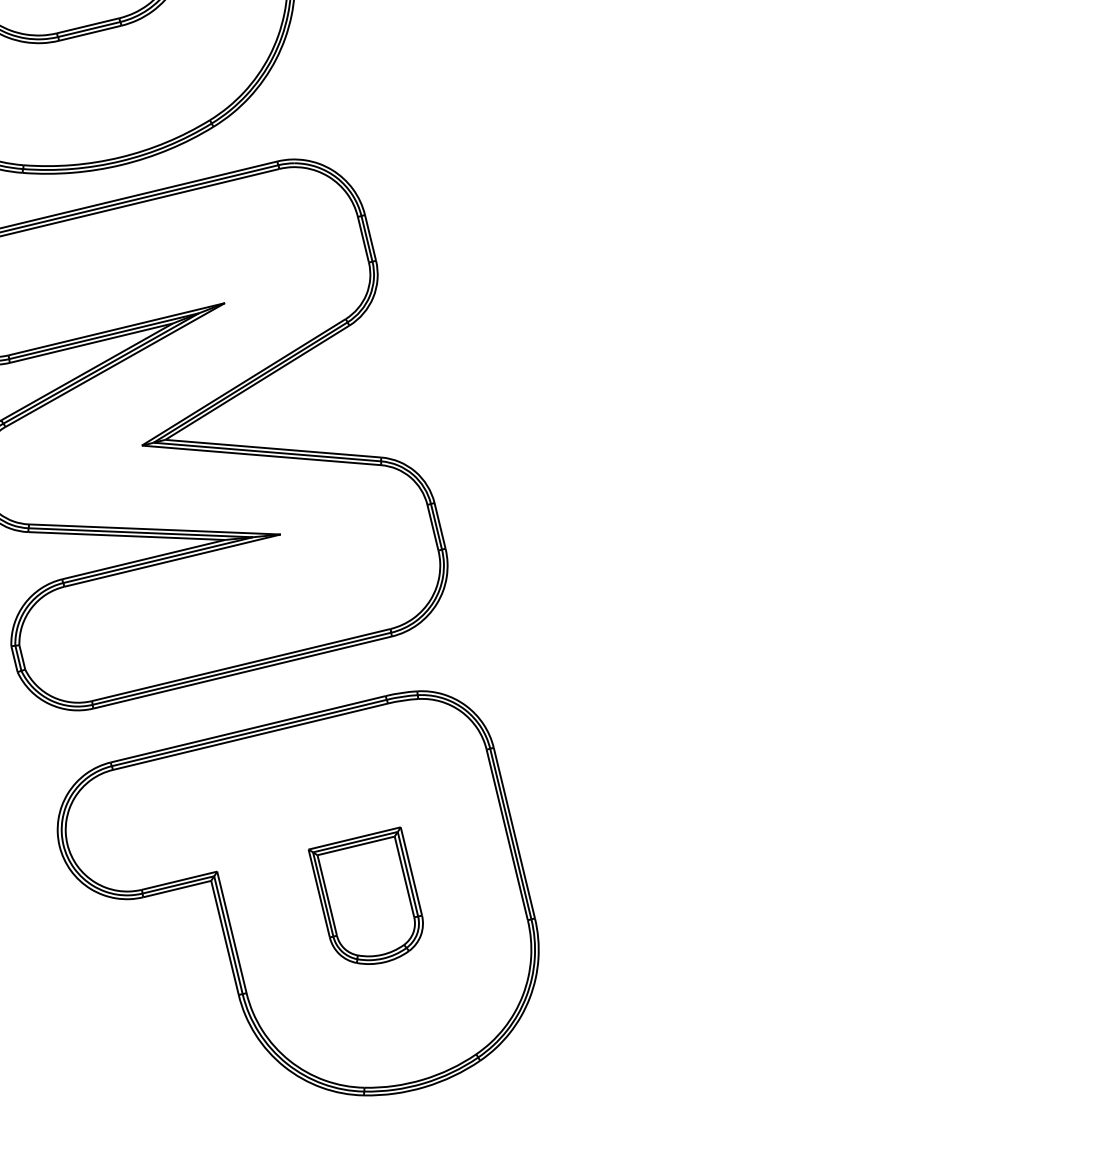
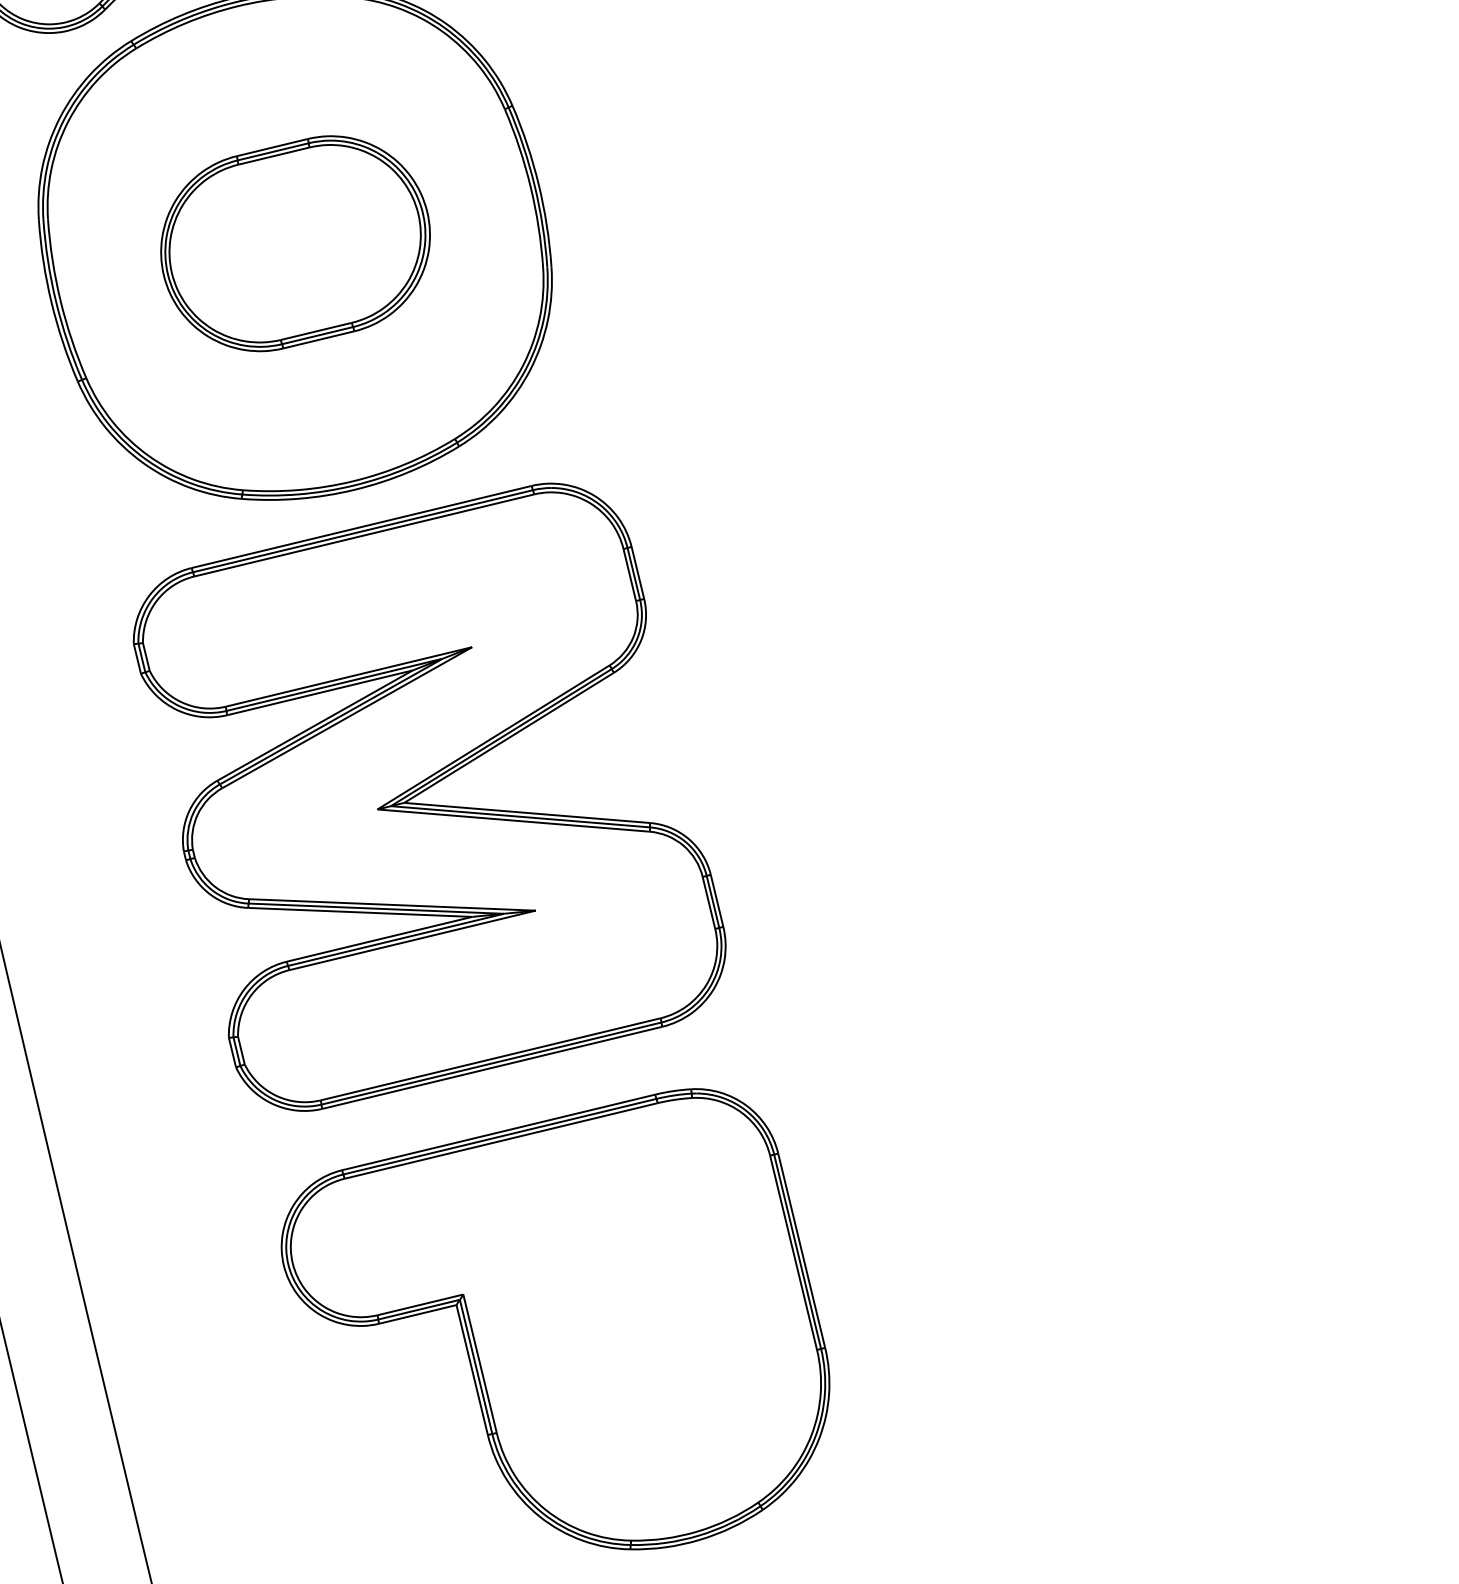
part: (365, 895) -> (632, 1321), removed

